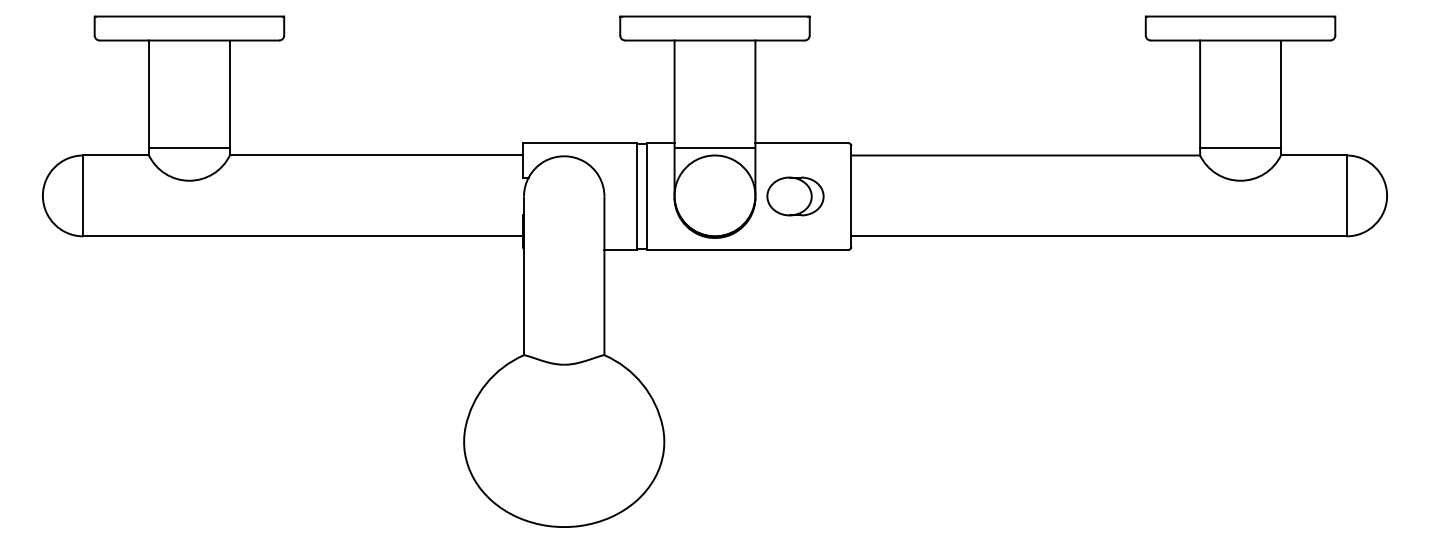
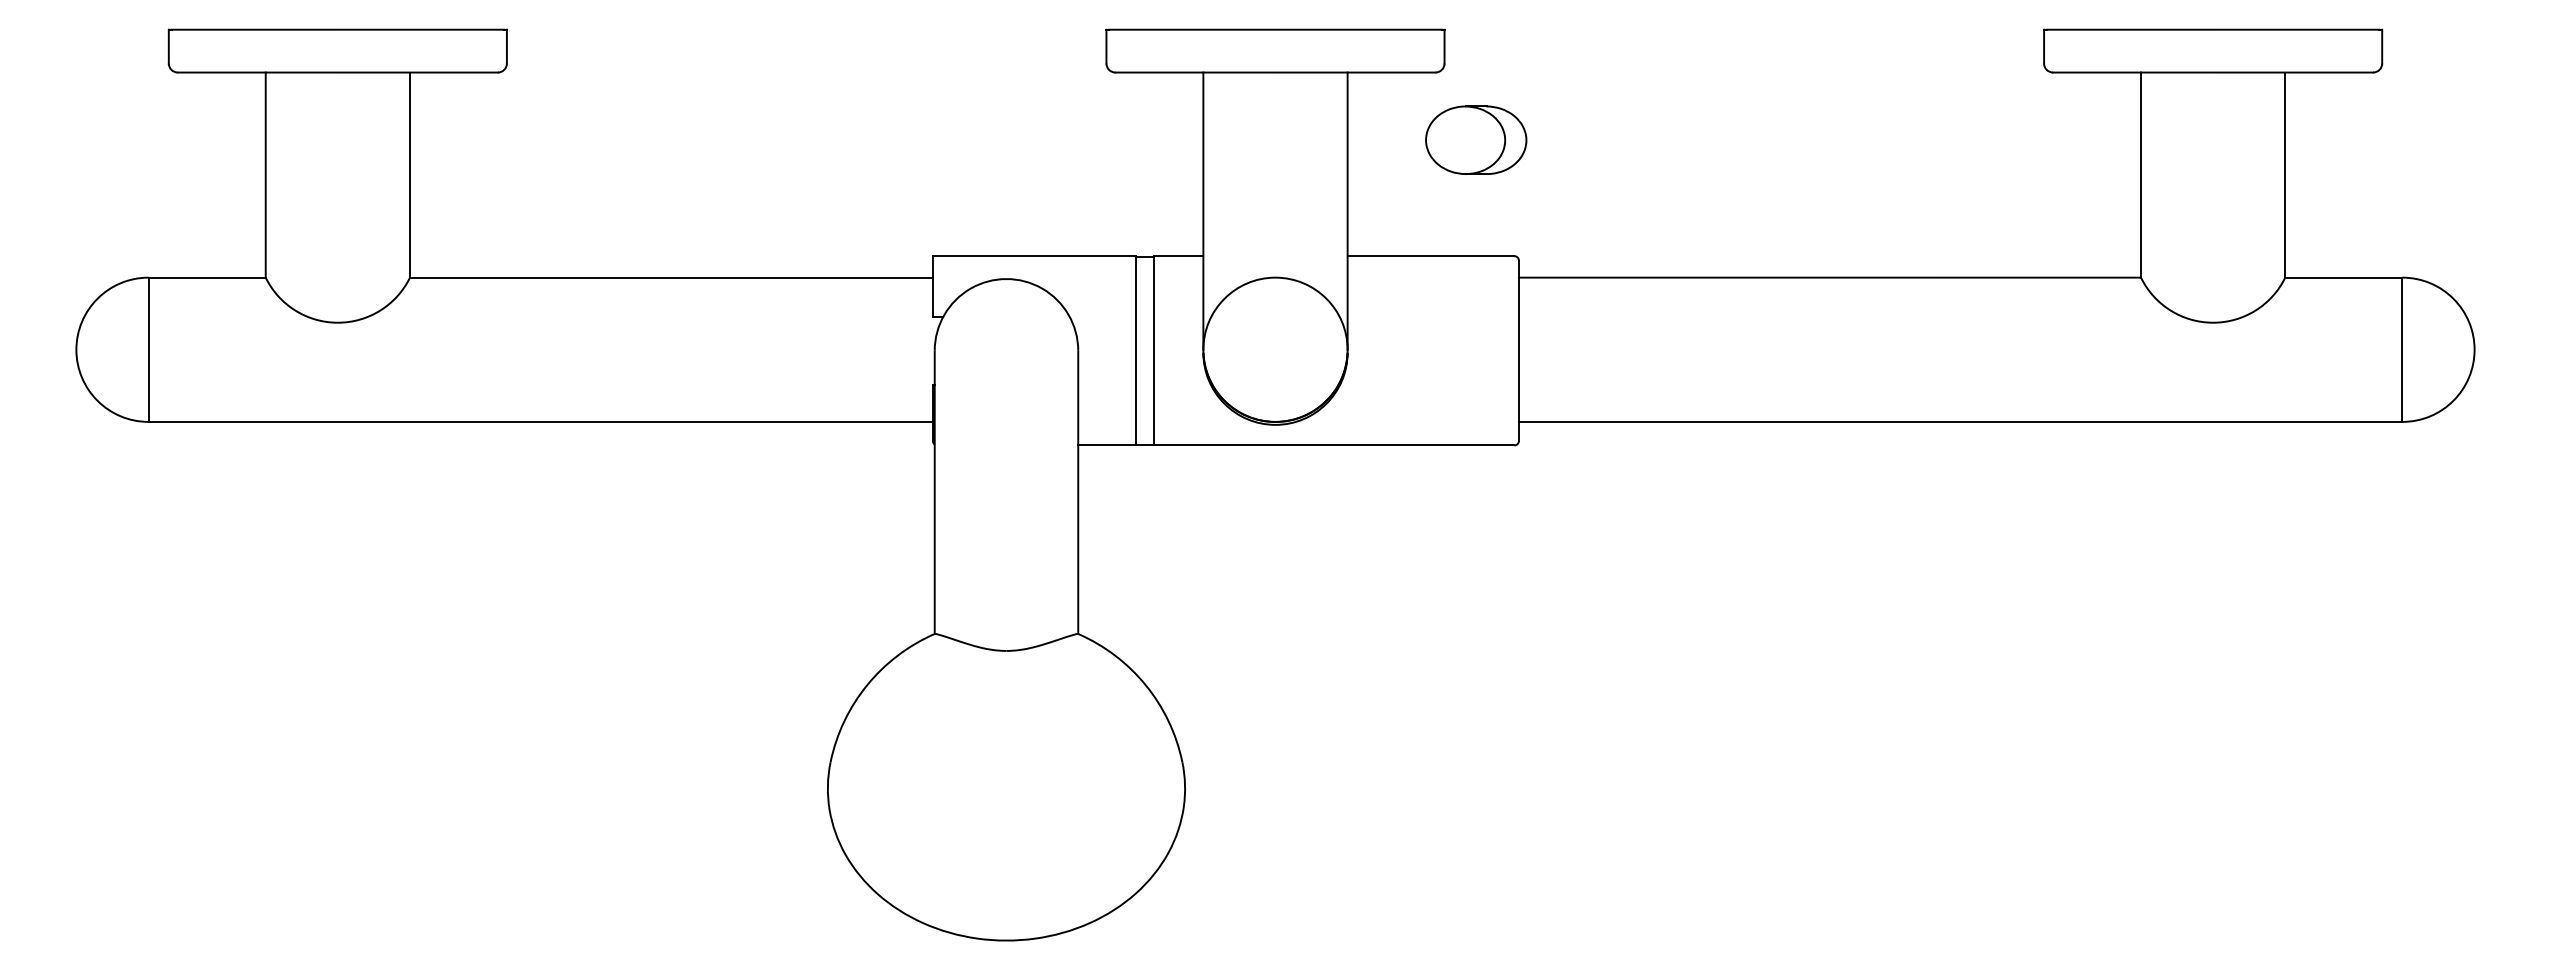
line: (189, 147) -> (337, 263), removed
line: (714, 147) -> (1274, 263), removed
line: (1240, 147) -> (2213, 263), removed
part: (795, 196) -> (1476, 140), moved

